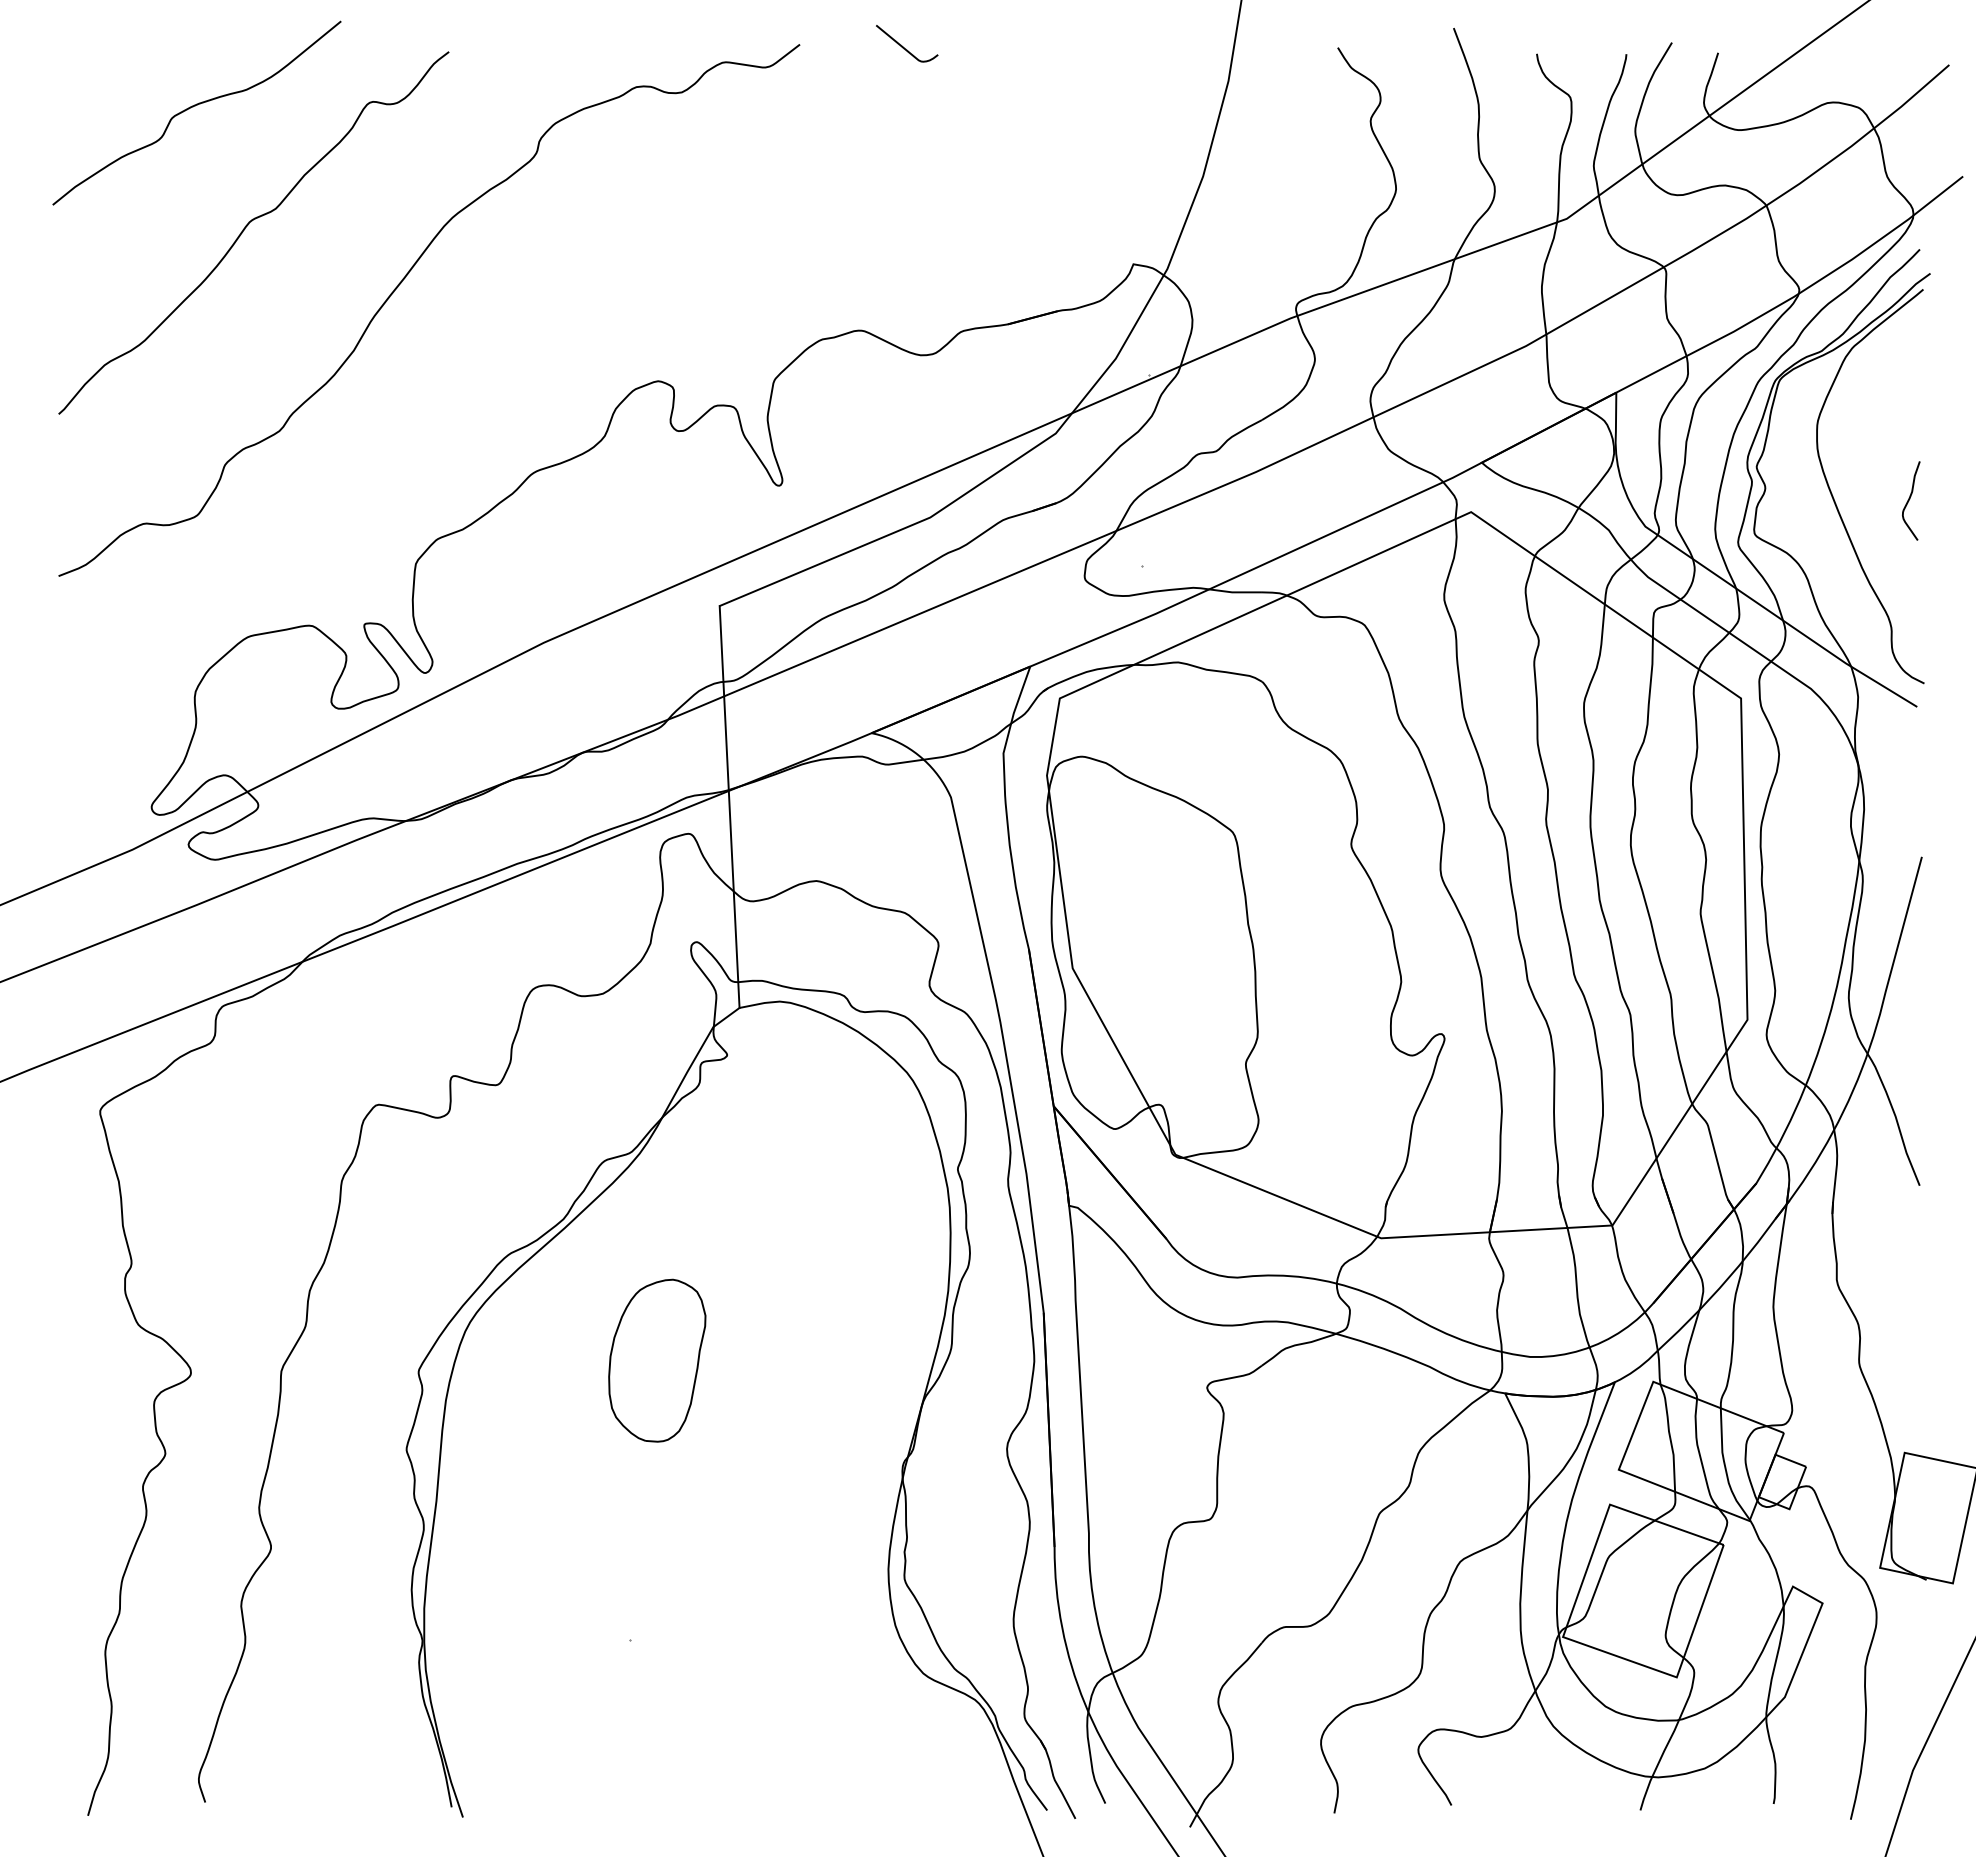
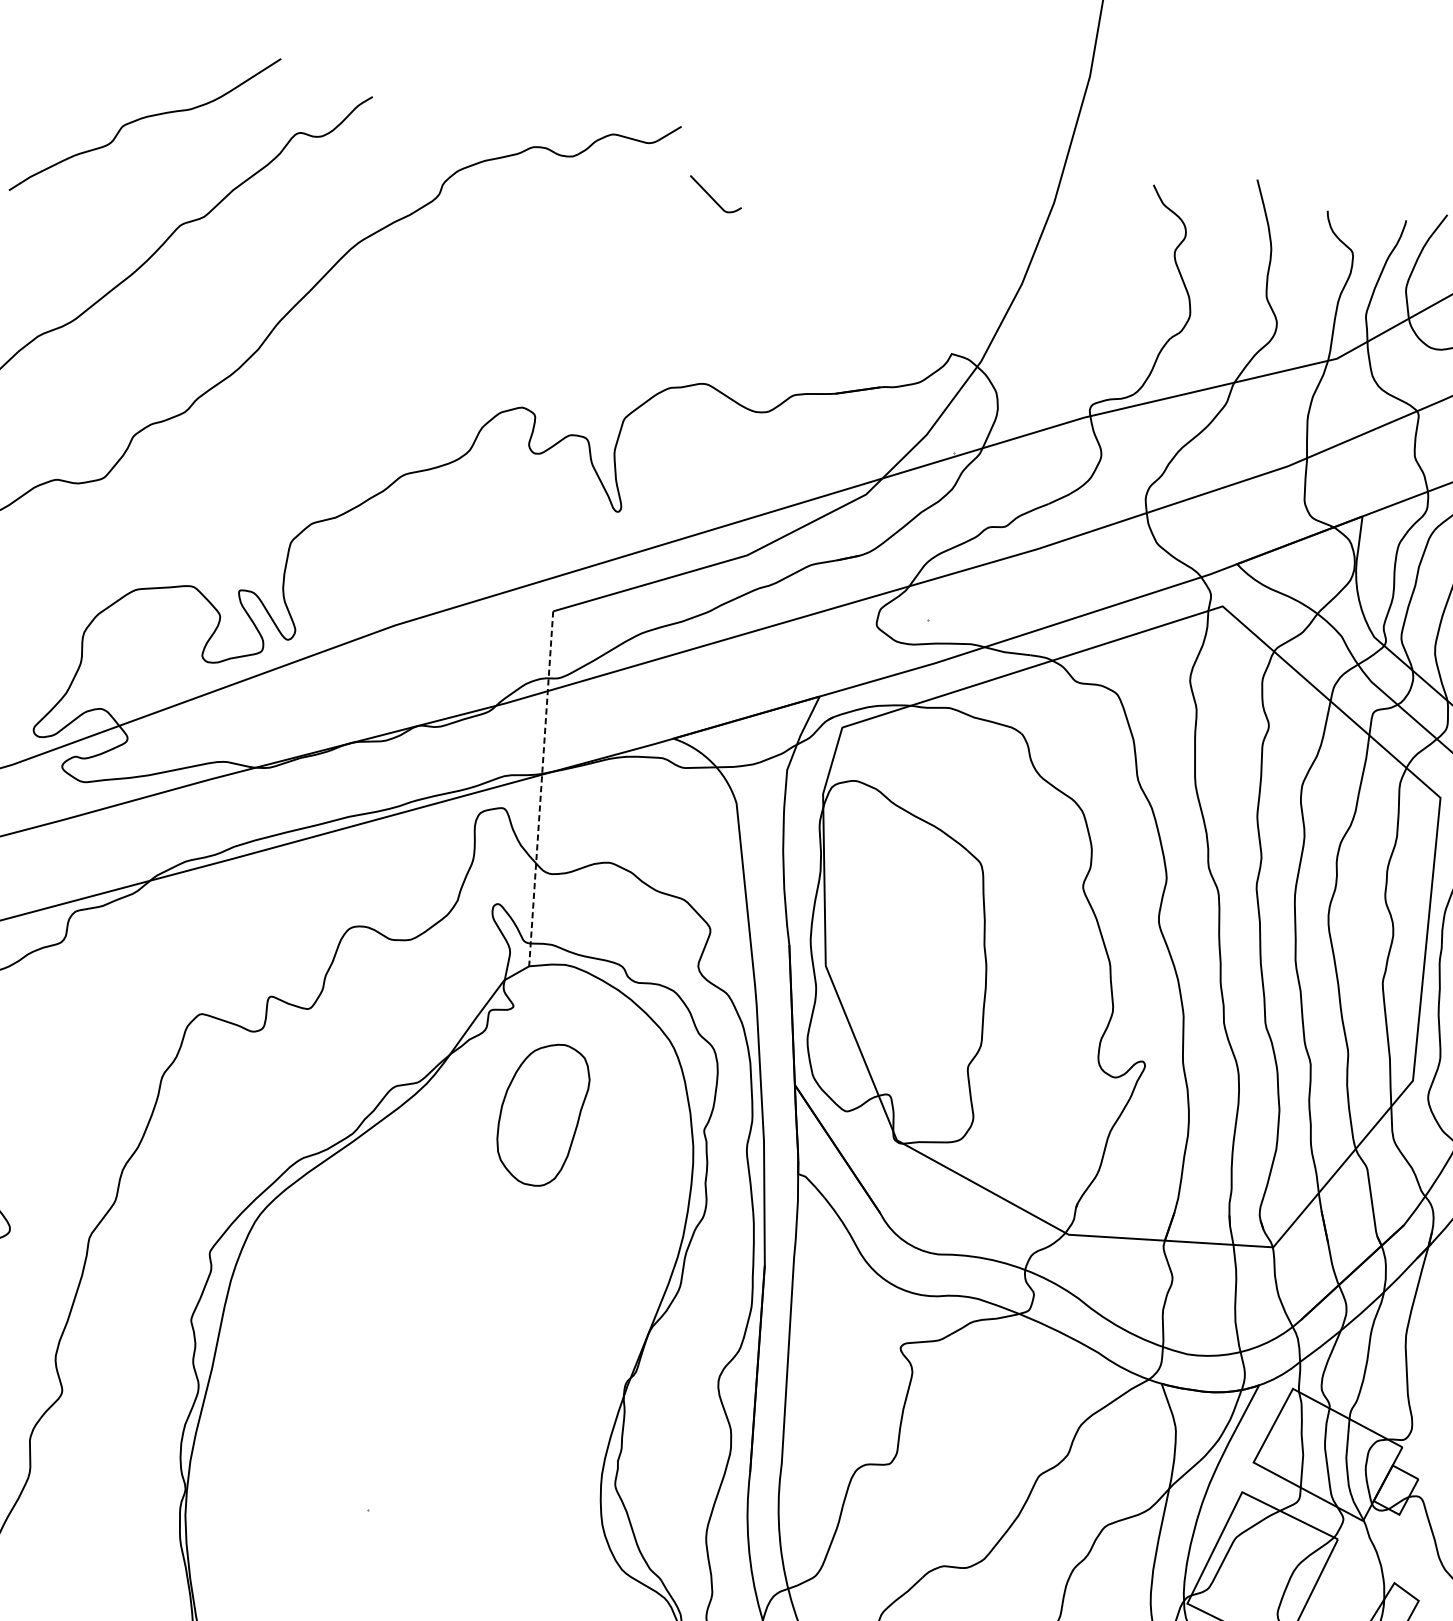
curve: (903, 46) -> (712, 196), moved
line: (729, 807) -> (541, 789), solid -> dashed
part: (657, 1360) -> (542, 1114), moved

